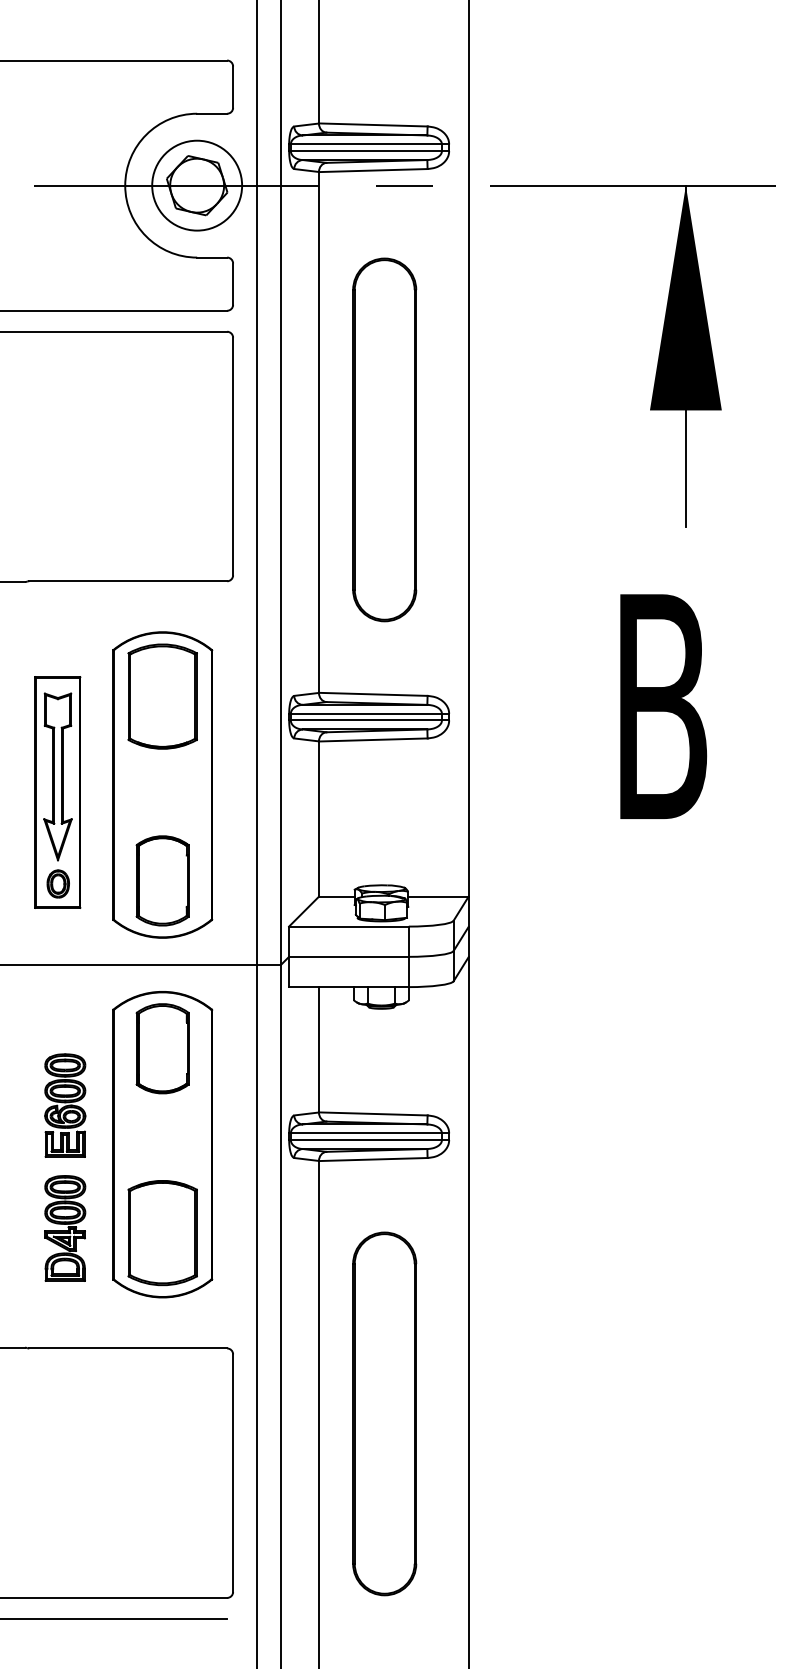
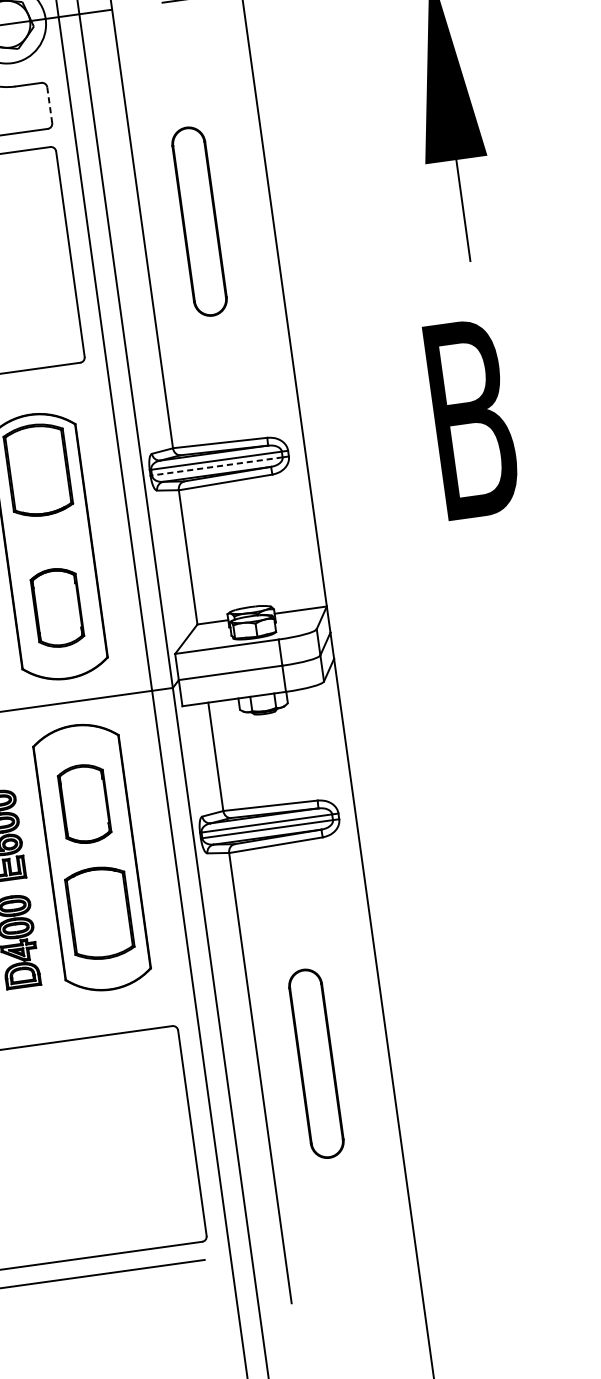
line: (233, 284) -> (50, 105), solid -> dashed
part: (384, 439) -> (199, 221), size x0.6
line: (366, 720) -> (217, 466), solid -> dashed
part: (162, 880) -> (57, 607), moved
part: (162, 1048) -> (84, 803), moved
part: (162, 1233) -> (99, 913), moved
part: (384, 1413) -> (316, 1063), size x0.6

